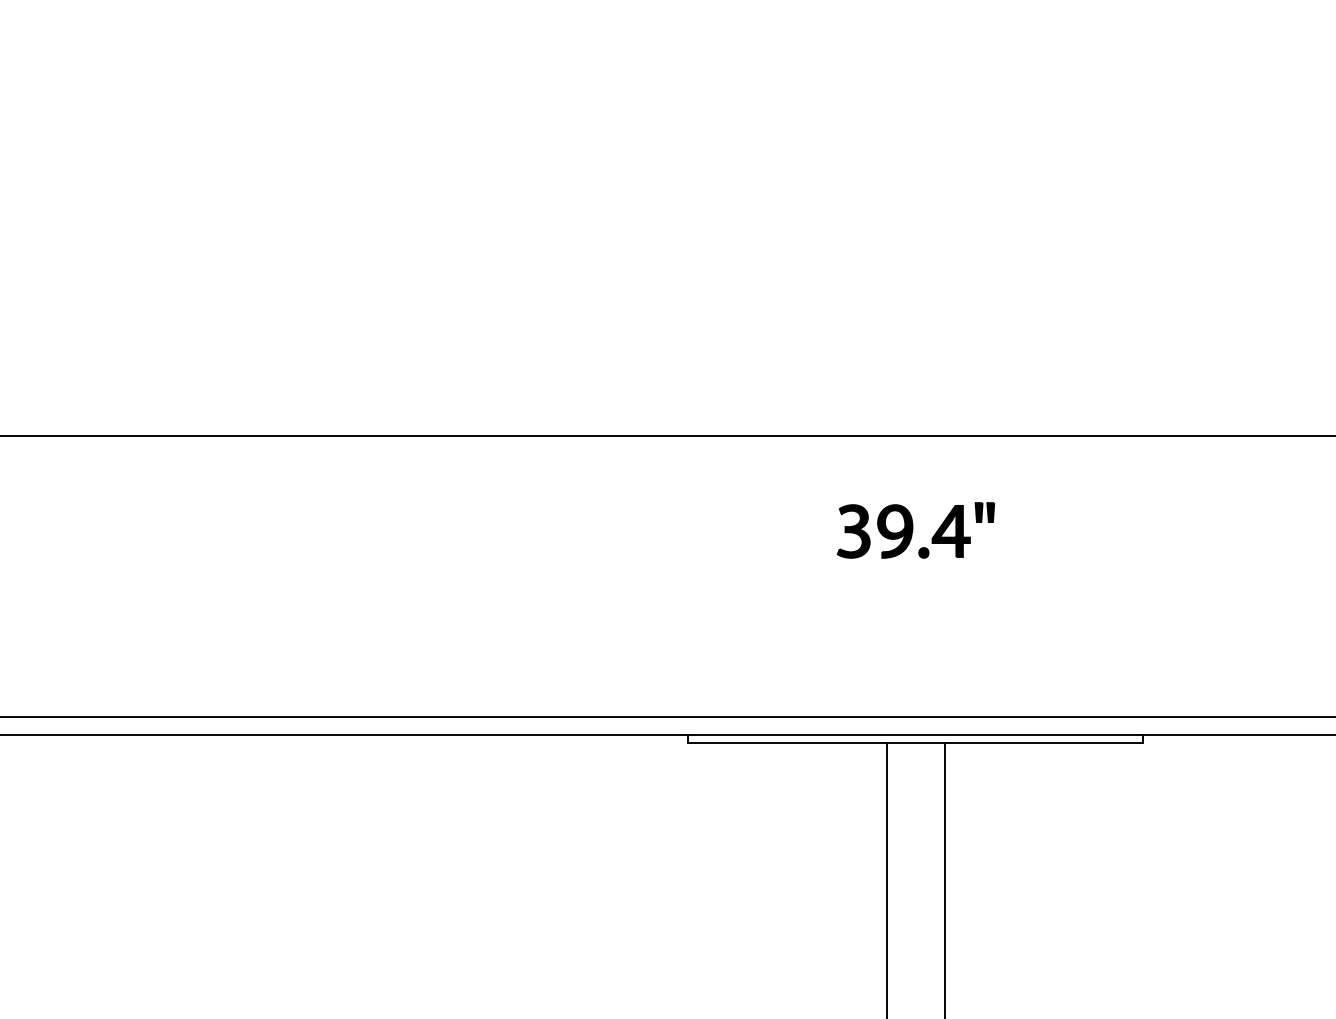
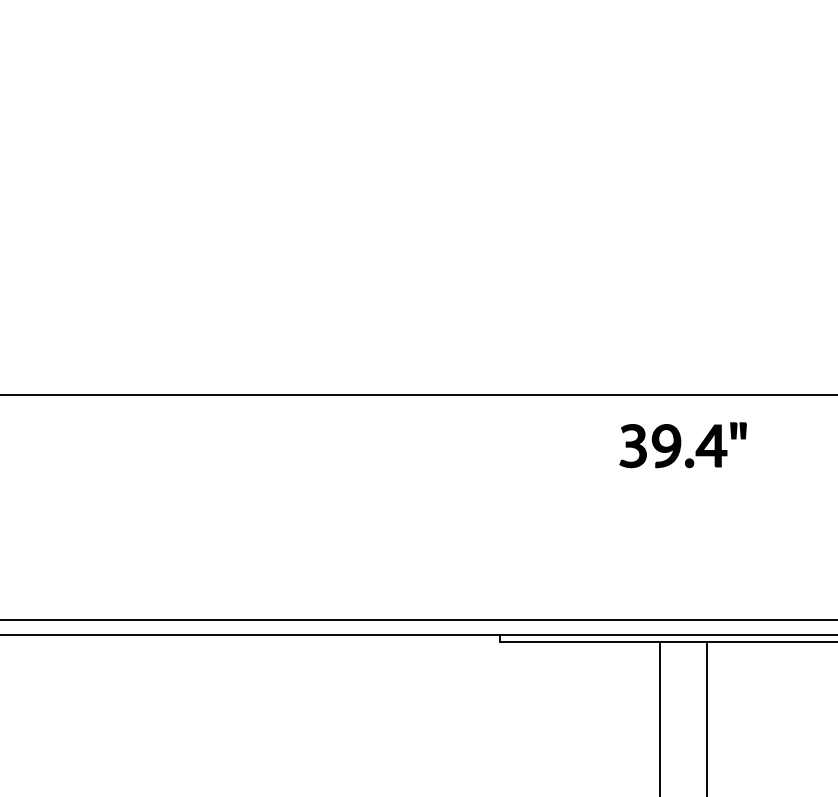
part: (915, 530) -> (682, 445), moved

